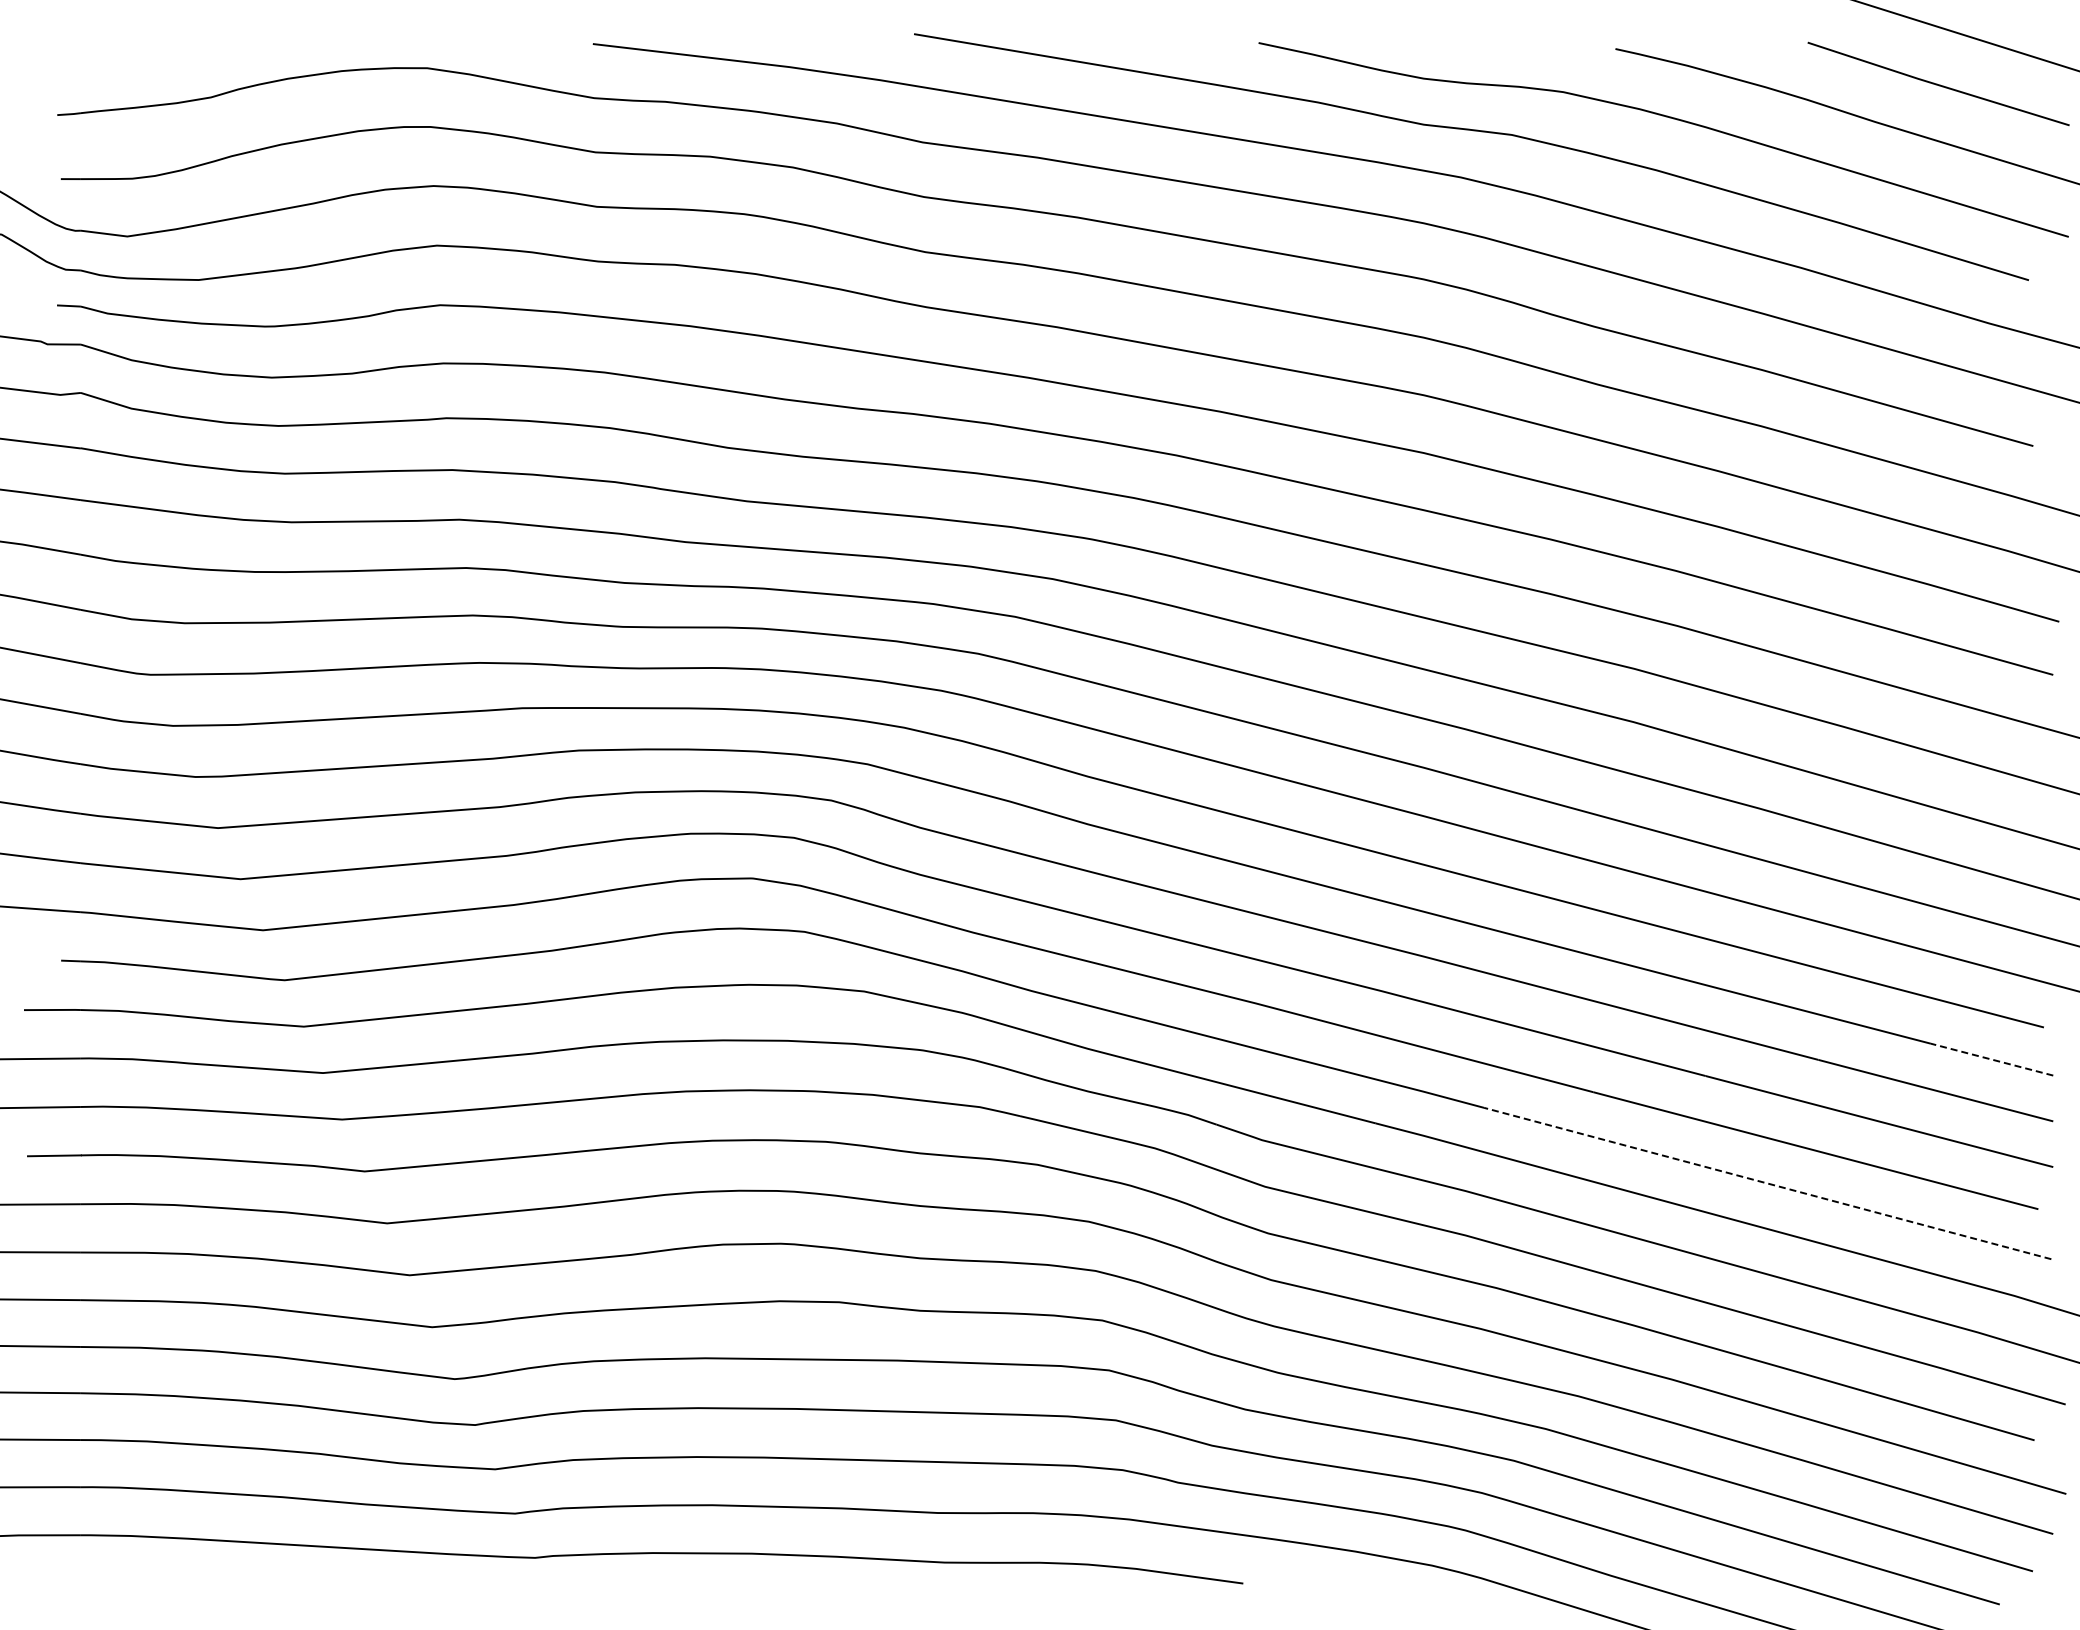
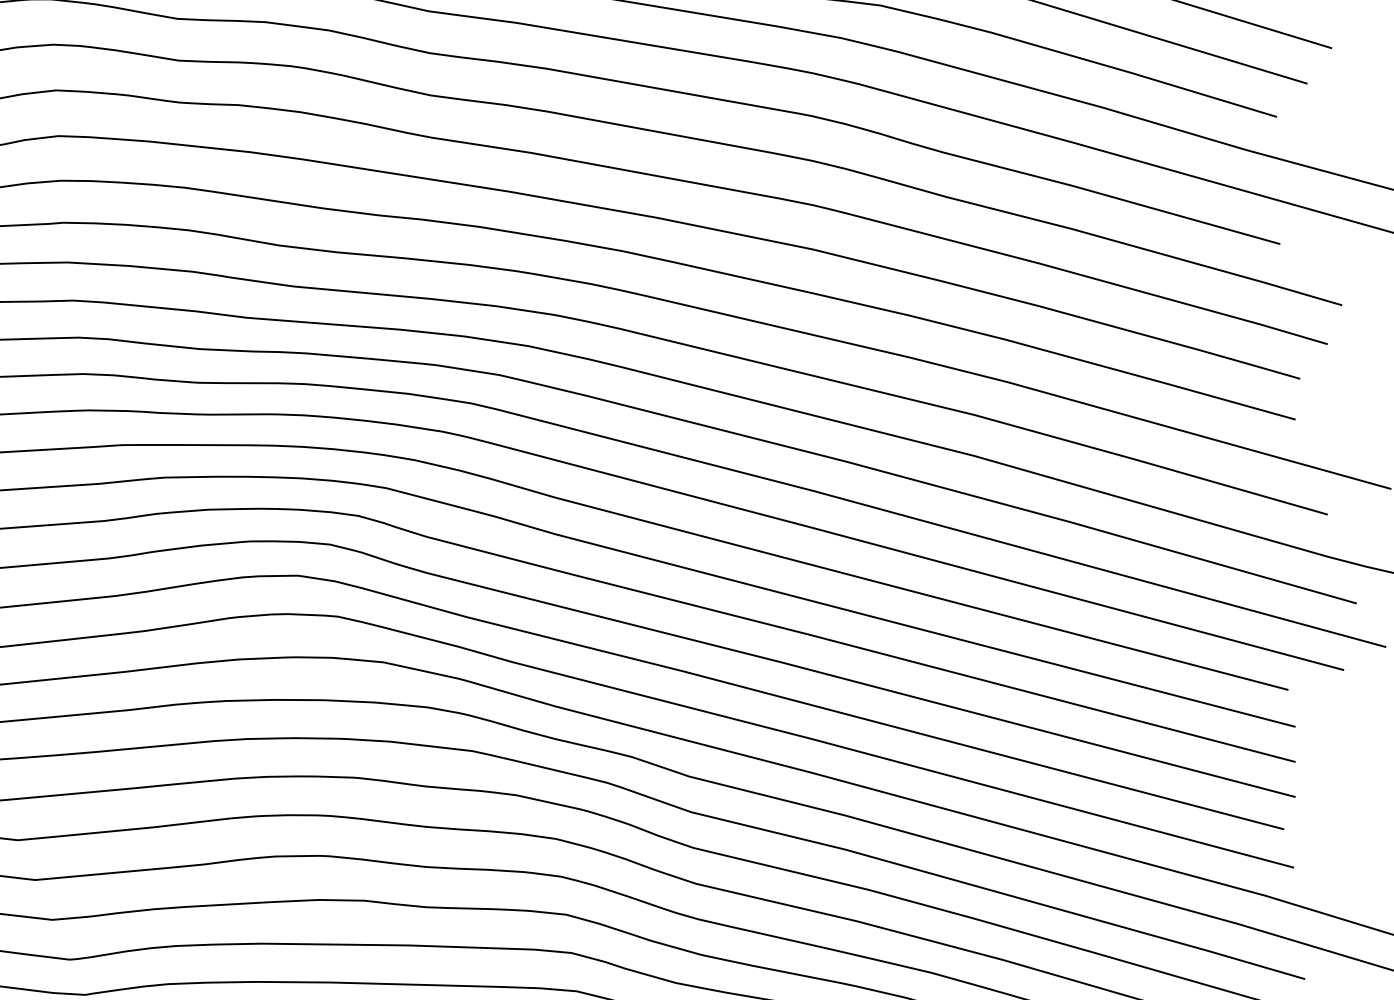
line: (1991, 1059) -> (1248, 714), dashed -> solid
line: (1767, 1183) -> (1076, 809), dashed -> solid

